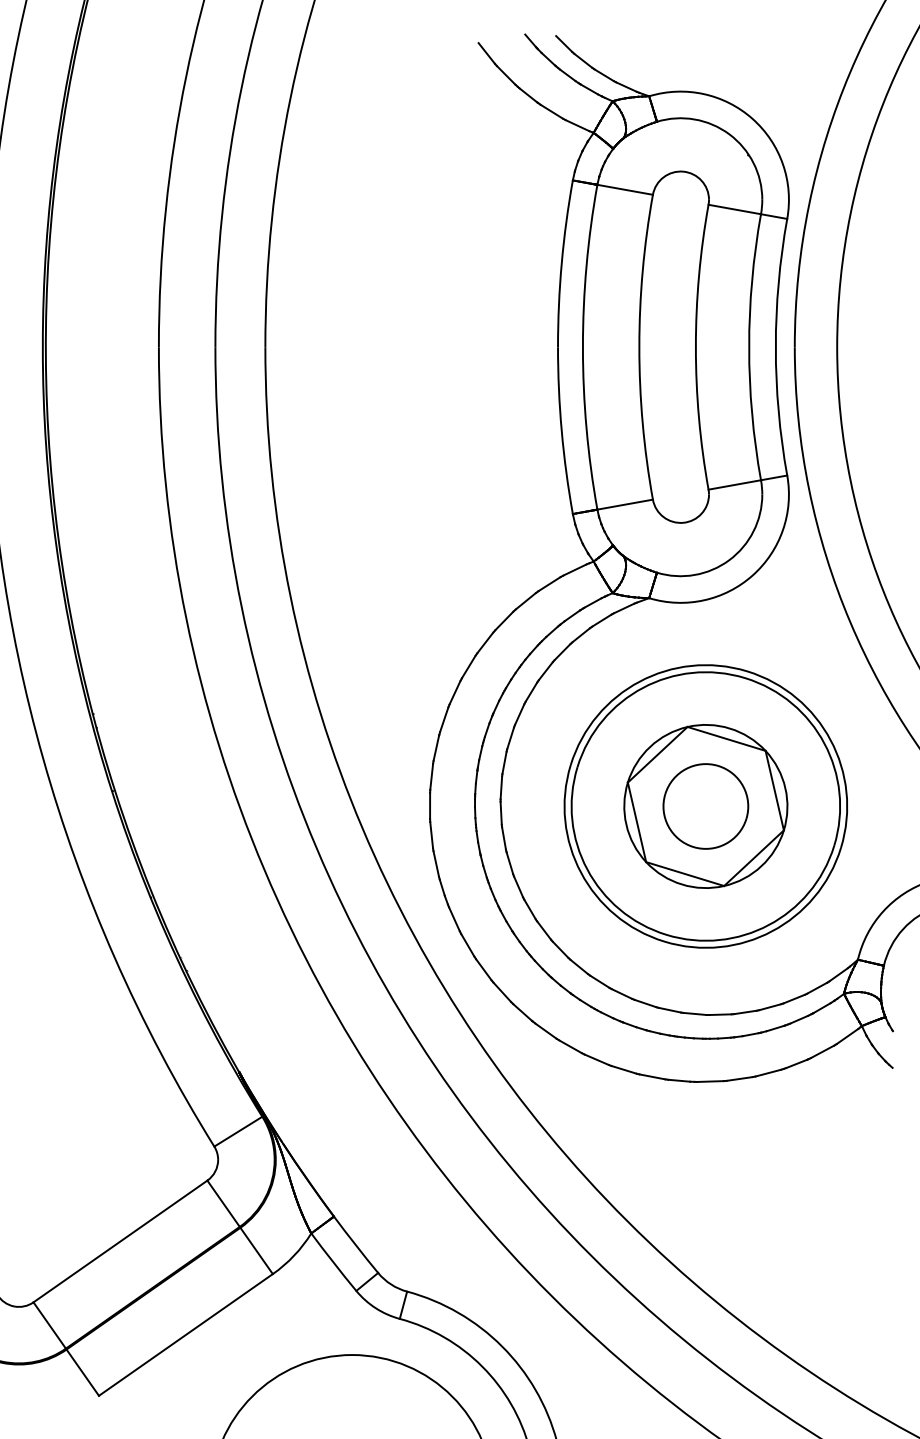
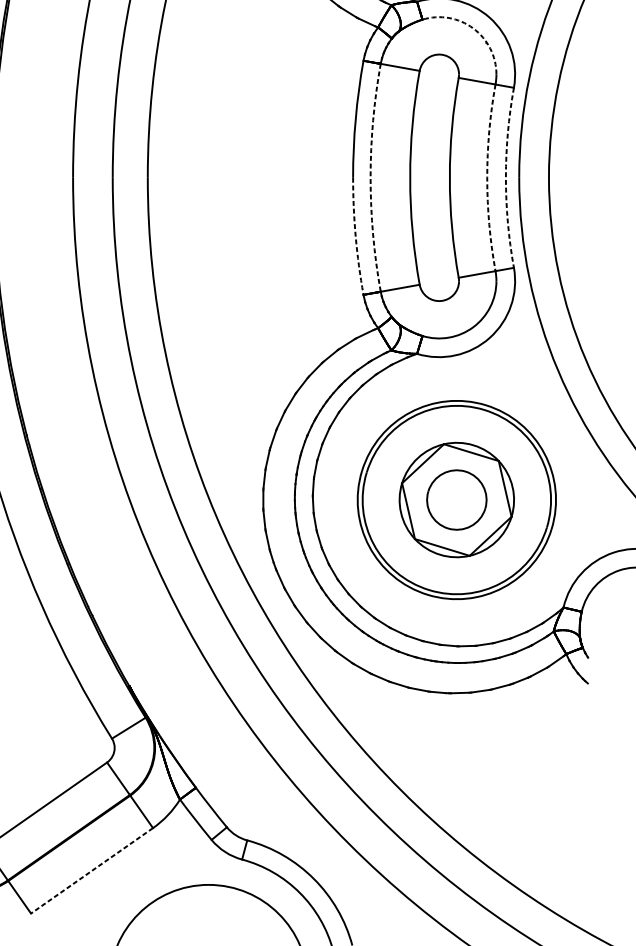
arc: (729, 134) -> (473, 28), solid -> dashed
arc: (582, 347) -> (370, 178), solid -> dashed
arc: (749, 347) -> (487, 178), solid -> dashed
arc: (775, 347) -> (505, 178), solid -> dashed
arc: (561, 430) -> (355, 236), solid -> dashed
line: (185, 1335) -> (91, 871), solid -> dashed

